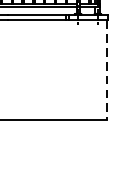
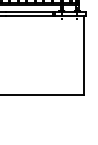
line: (106, 70) -> (84, 55), dashed -> solid

